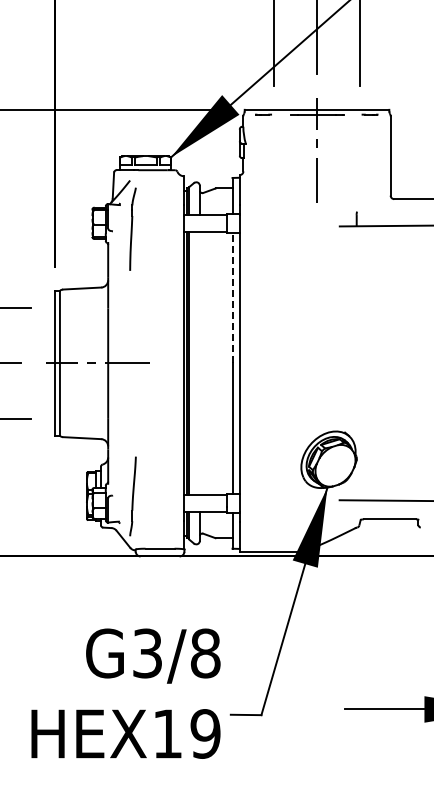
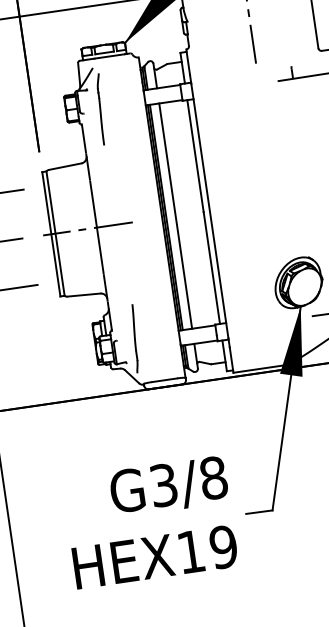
line: (232, 297) -> (195, 155), dashed -> solid
line: (199, 363) -> (175, 216), added
text: (125, 693) -> (149, 522), moved

